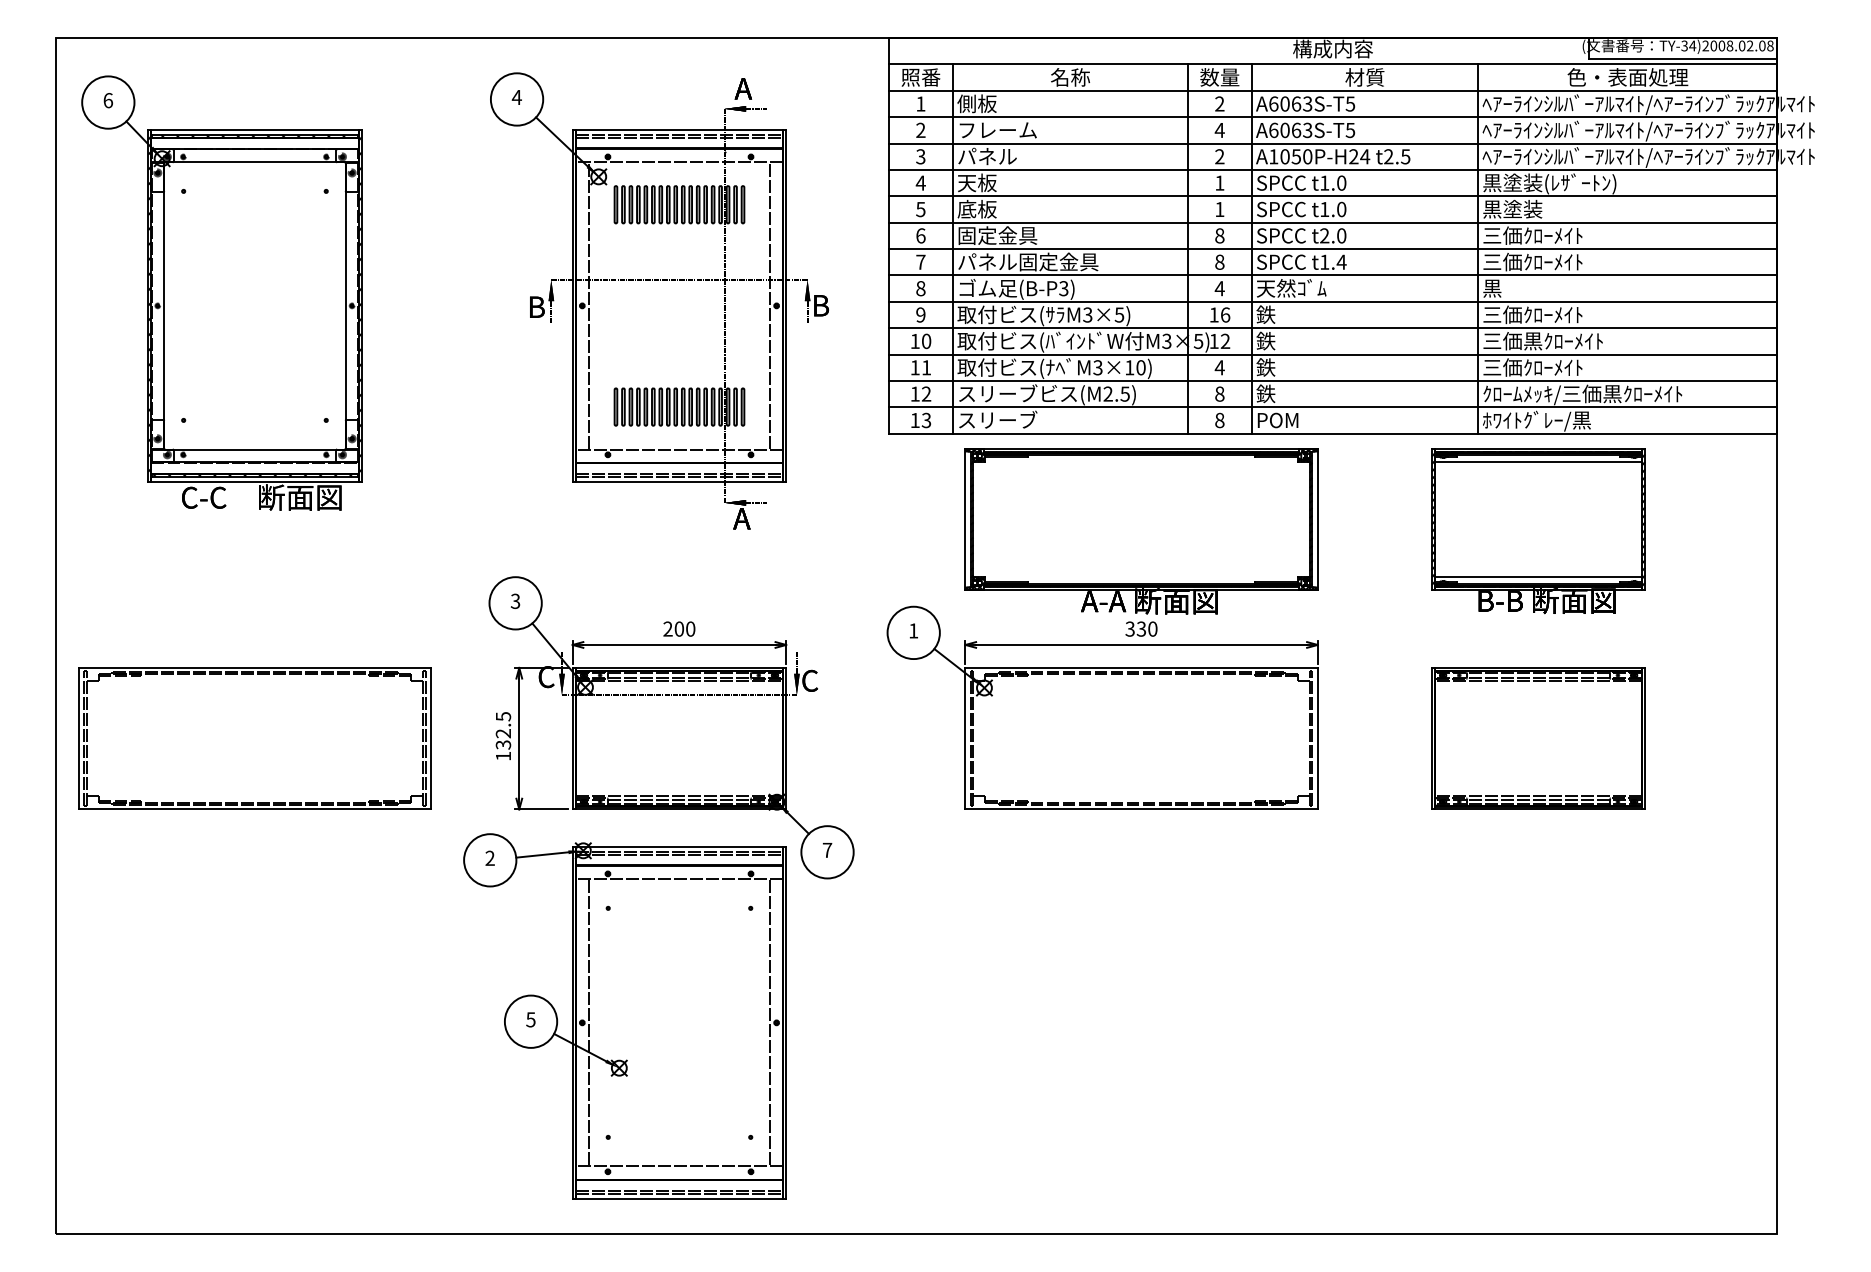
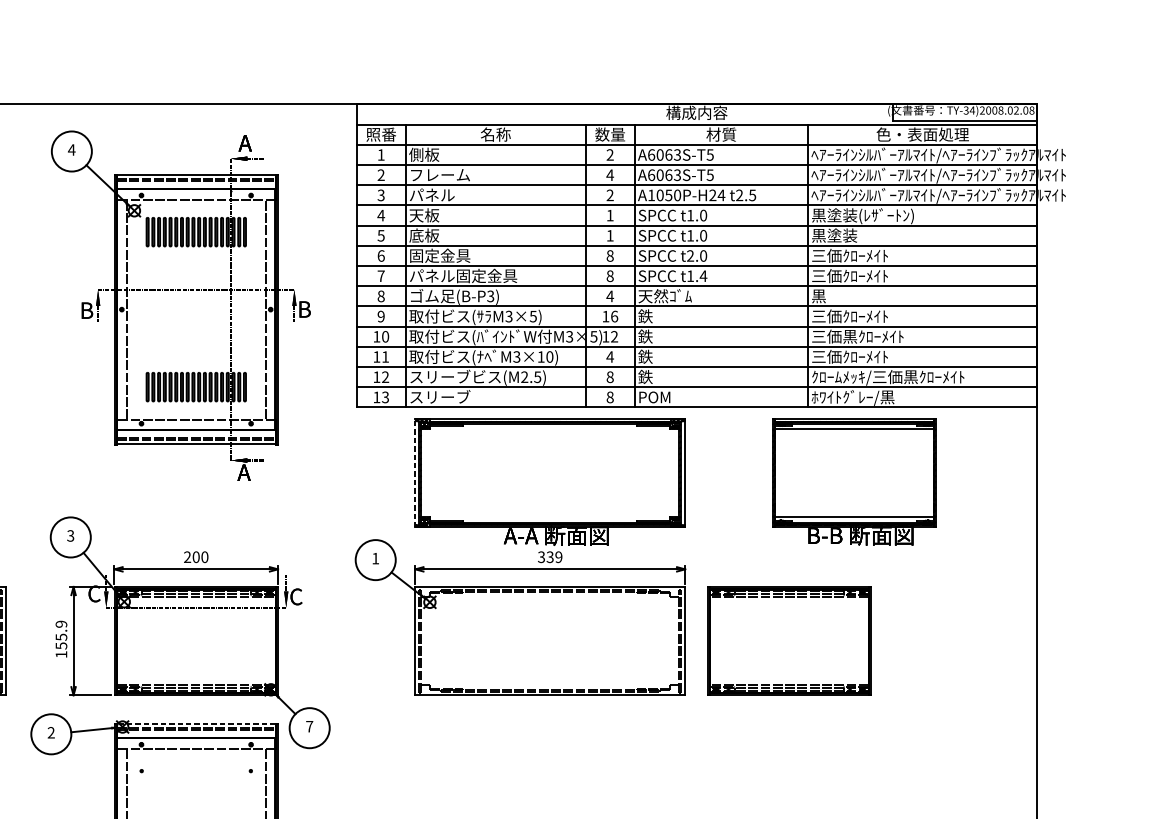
line: (965, 519) -> (415, 473), solid -> dashed
text: (1152, 628) -> (558, 556), 330 -> 339
text: (503, 730) -> (61, 634), 132.5 -> 155.9
part: (1538, 738) -> (789, 641), moved
line: (679, 847) -> (196, 724), solid -> dashed

